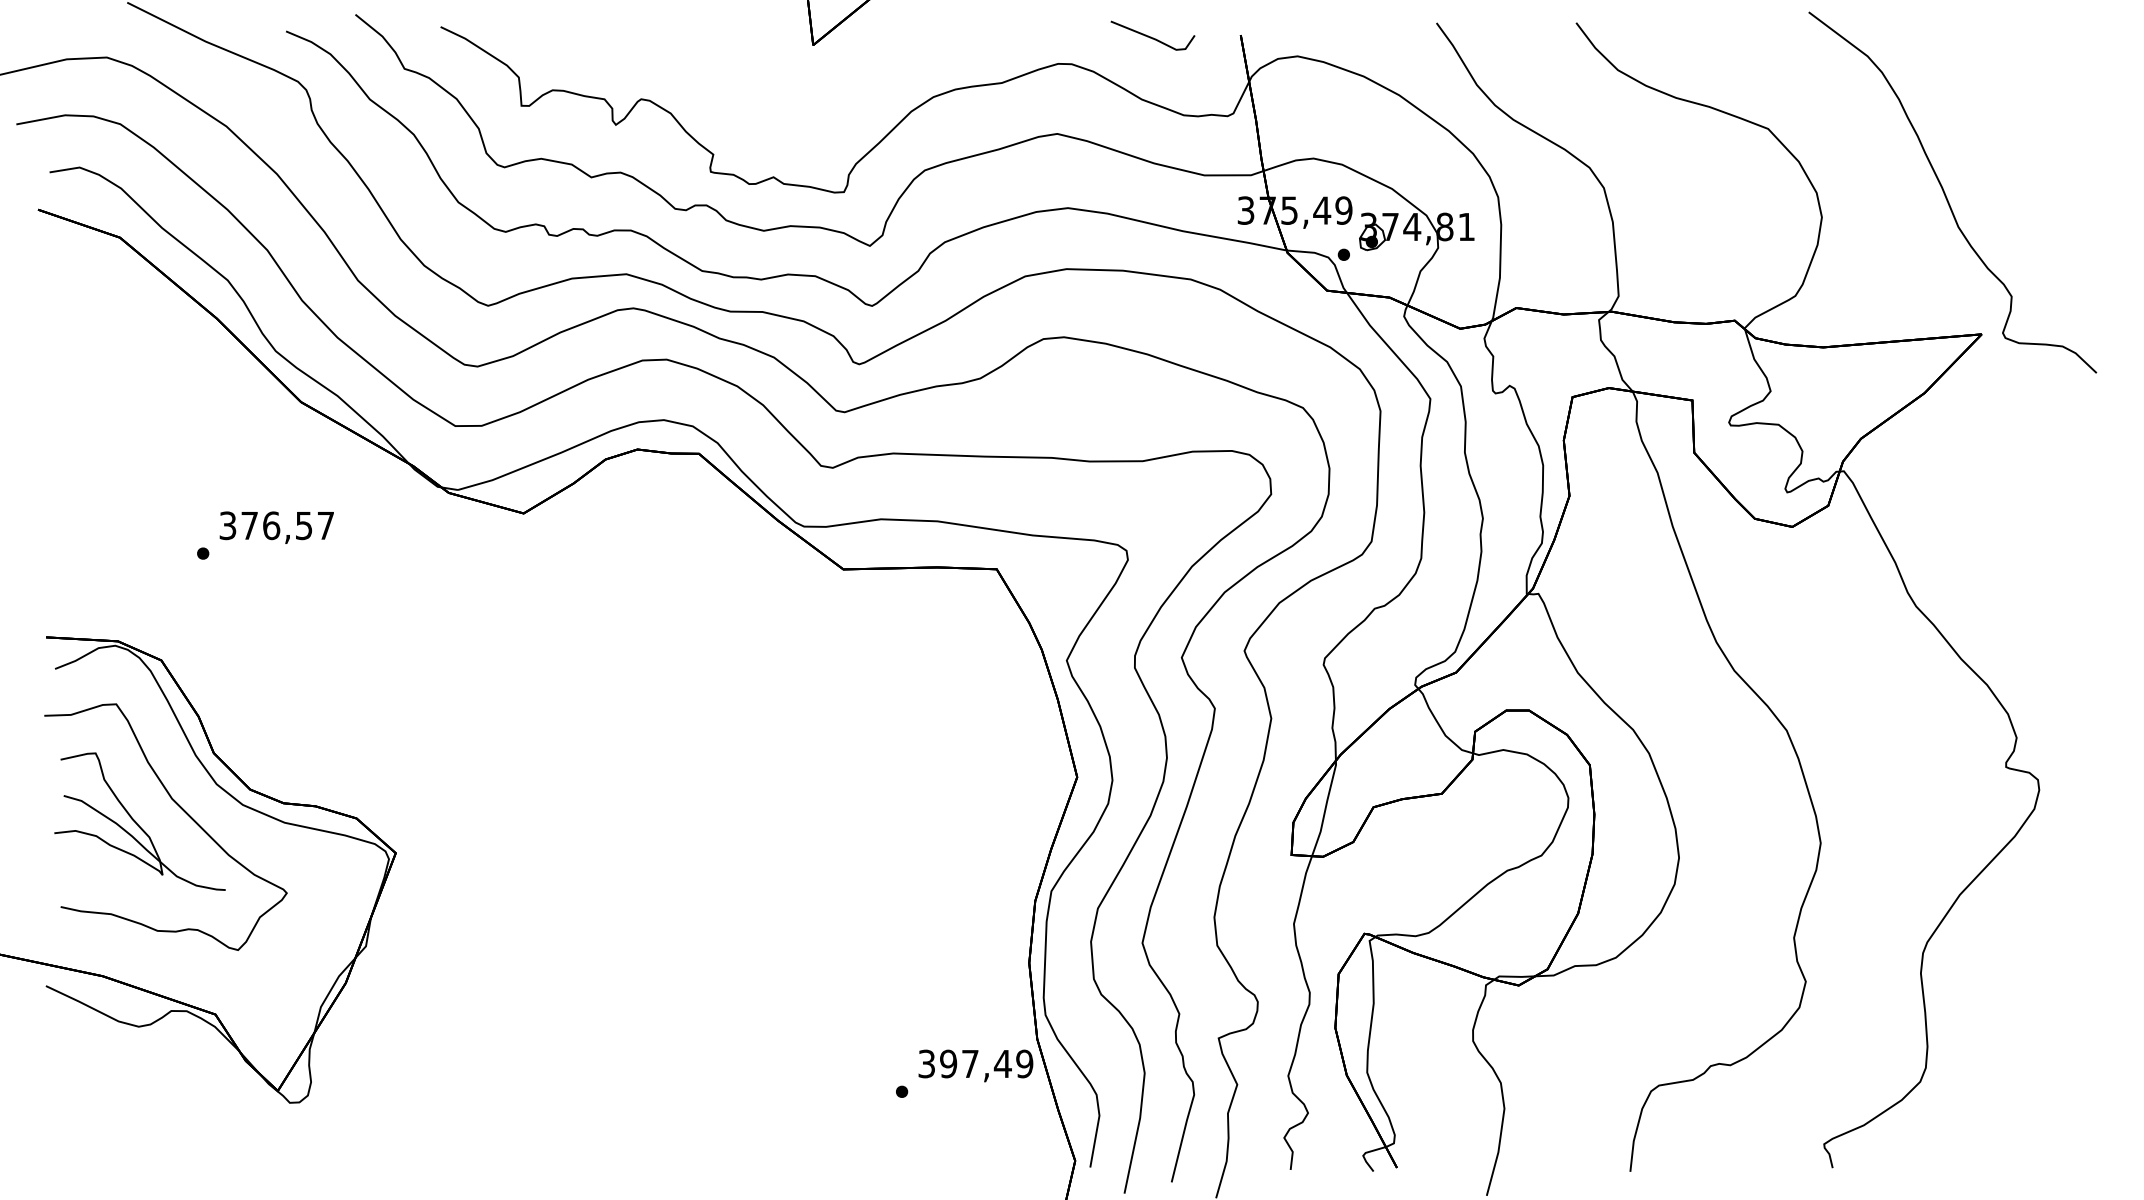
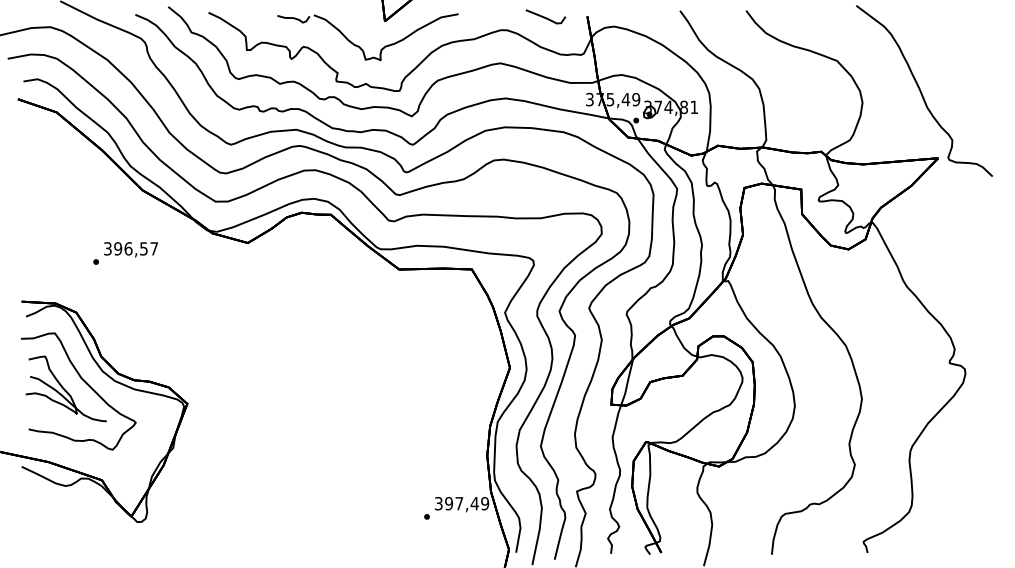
part: (761, 98) -> (360, 46), added
text: (250, 525) -> (118, 248), 376,57 -> 396,57

